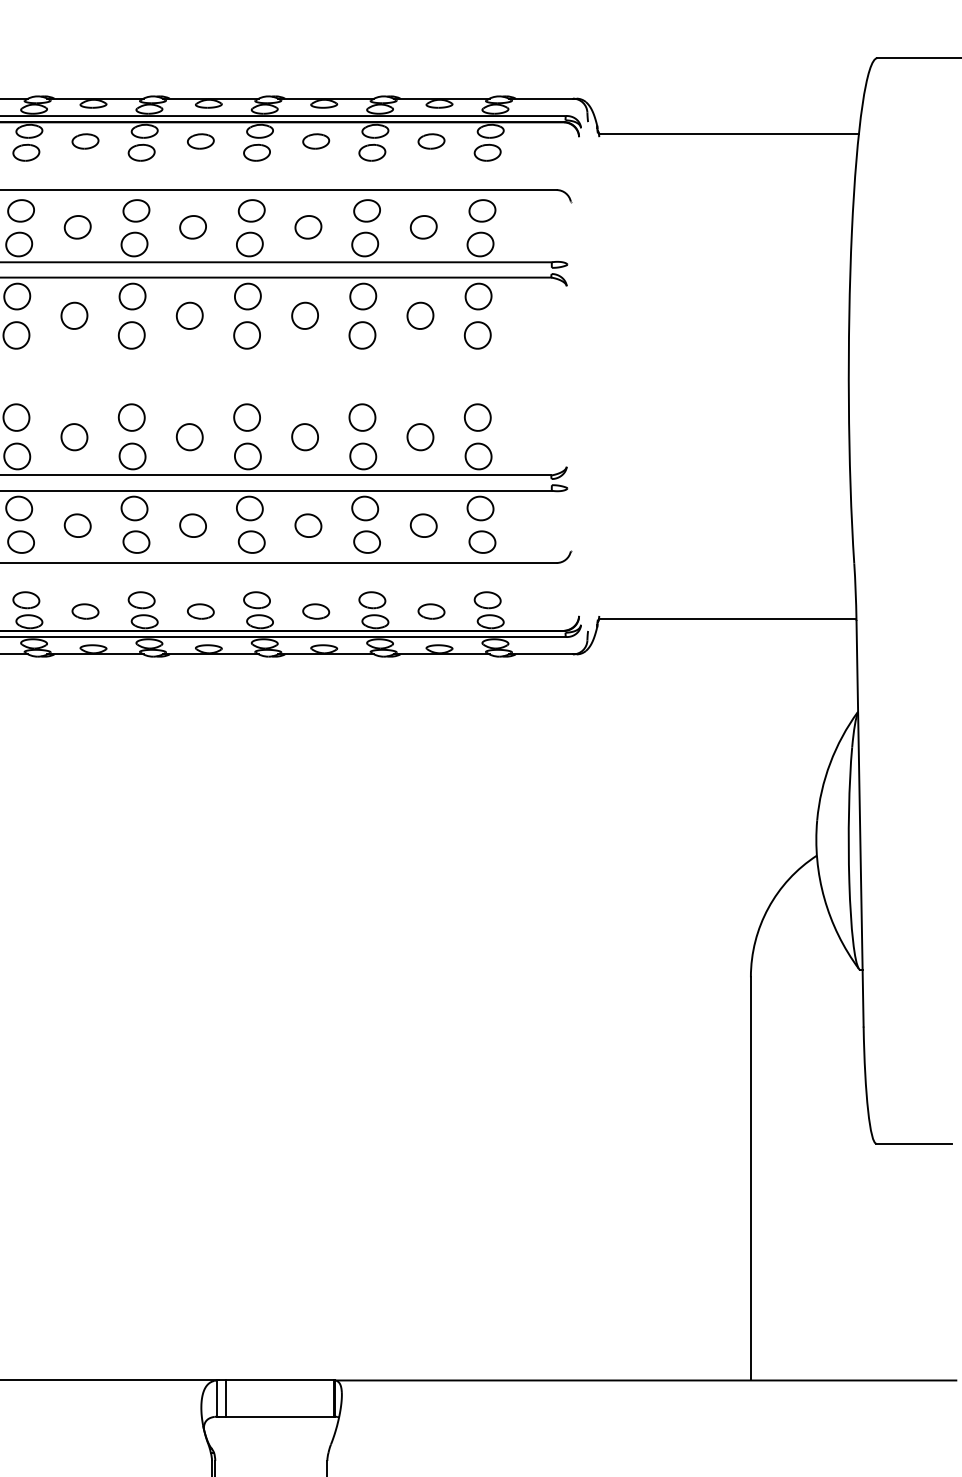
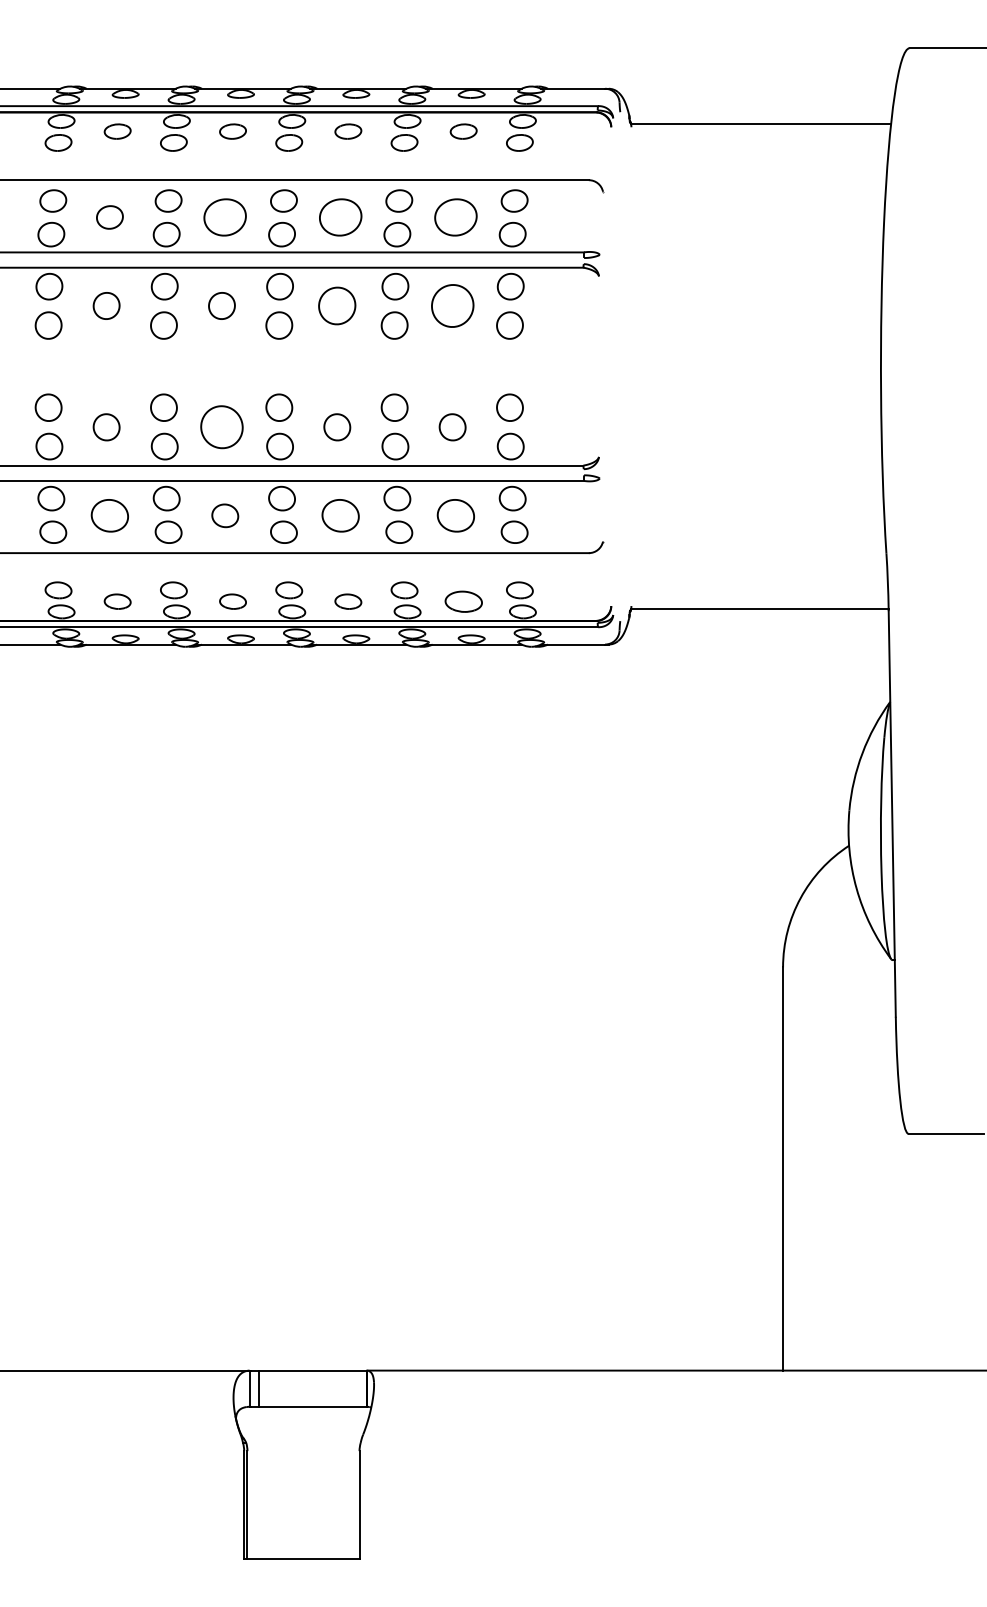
part: (193, 227) -> (225, 217), size x1.6
part: (308, 227) -> (340, 217), size x1.6
part: (423, 227) -> (455, 217), size x1.6
part: (305, 315) -> (337, 305), size x1.4
part: (420, 315) -> (452, 305), size x1.6
part: (189, 437) -> (221, 427), size x1.6
part: (77, 525) -> (109, 515), size x1.4
part: (308, 525) -> (340, 515), size x1.4
part: (423, 525) -> (455, 515), size x1.4
part: (431, 611) -> (463, 601), size x1.4

